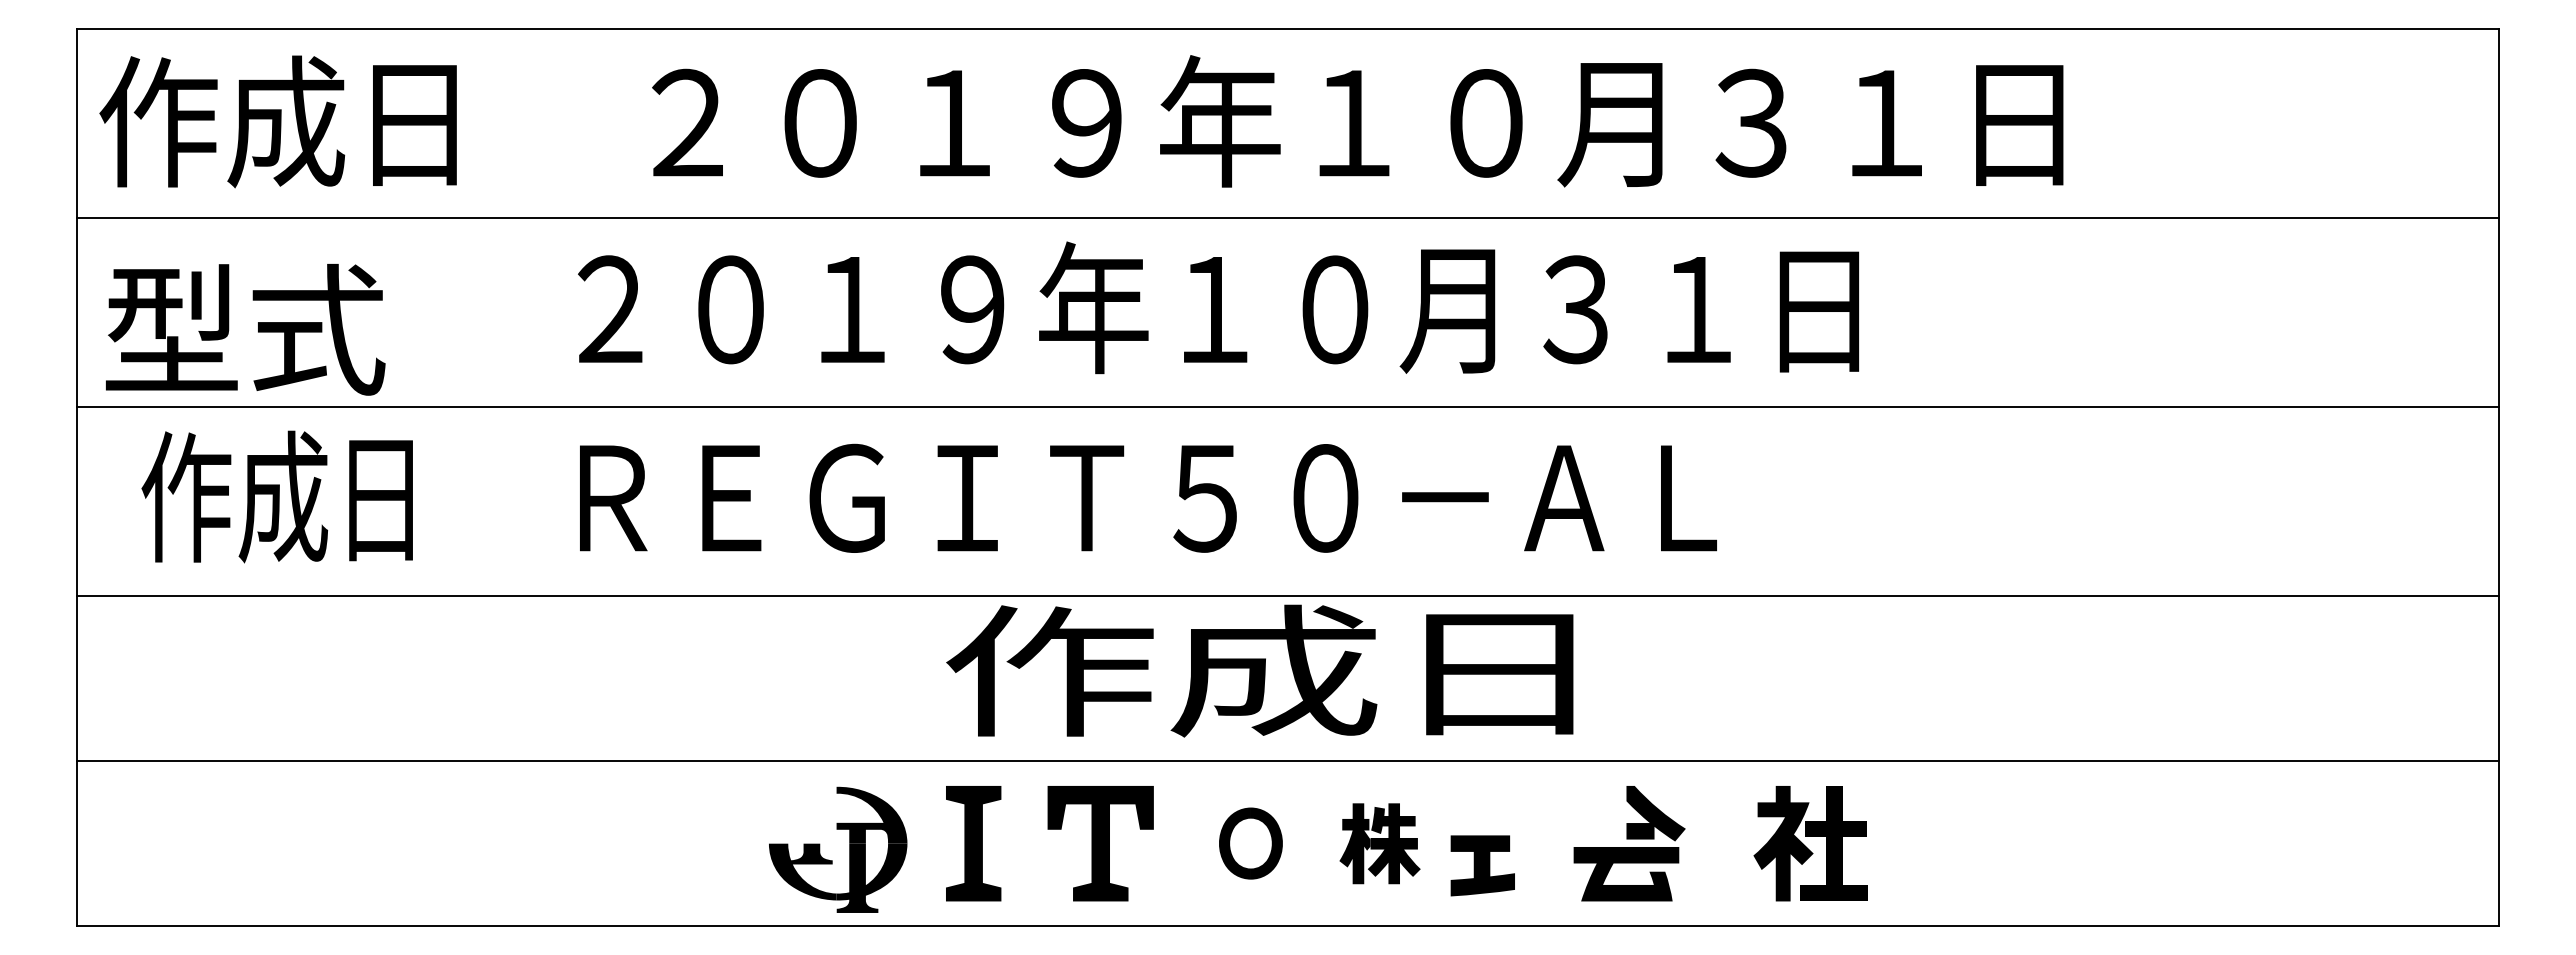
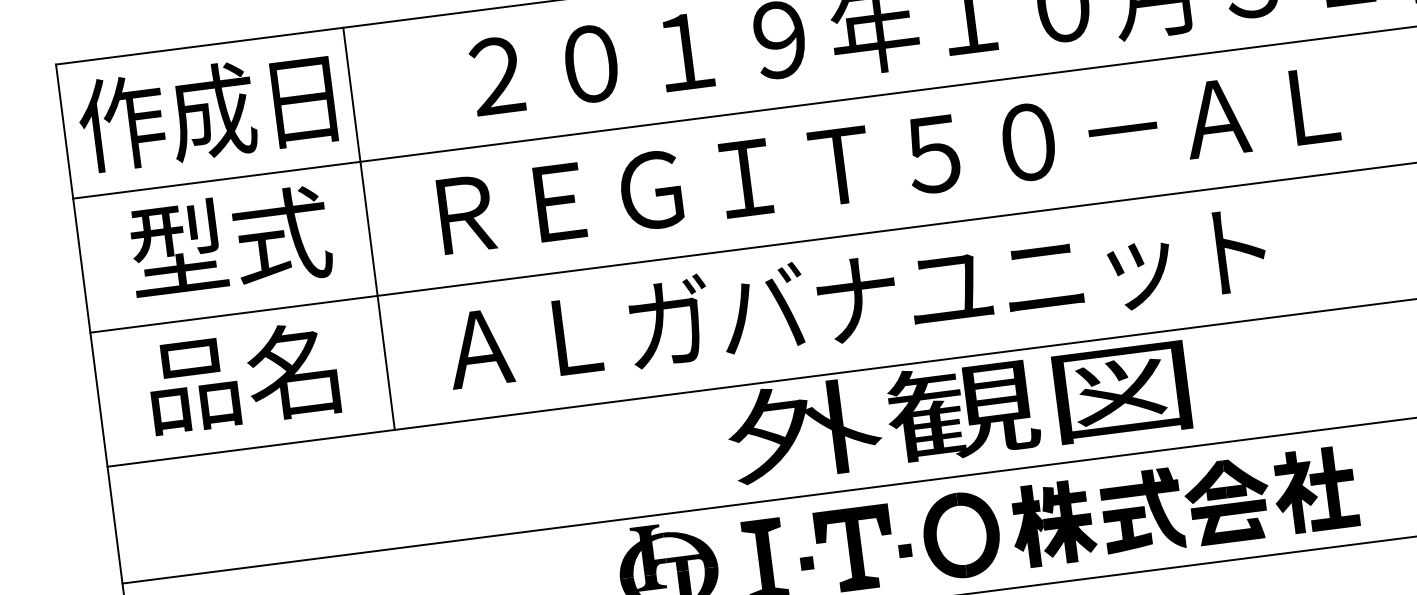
text: (1218, 307) -> (890, 158), ２０１９年１０月３１日 -> ＲＥＧＩＴ５０－ＡＬ
line: (482, 312) -> (368, 228), added
text: (245, 329) -> (230, 242), moved
text: (276, 496) -> (239, 377), 作成日 -> 品名
text: (1146, 497) -> (856, 299), ＲＥＧＩＴ５０－ＡＬ -> ＡＬガバナユニット
text: (1267, 670) -> (957, 411), 作成日 -> 外観図
fill: (802, 808) -> (640, 551), added
fill: (1596, 813) -> (1203, 482), added
part: (1250, 843) -> (961, 535), size x1.67
part: (1379, 843) -> (1052, 523), size x1.43
fill: (1505, 843) -> (1142, 512), added
part: (1810, 843) -> (1314, 490), moved
fill: (1031, 854) -> (807, 563), added
fill: (1169, 854) -> (904, 550), added

